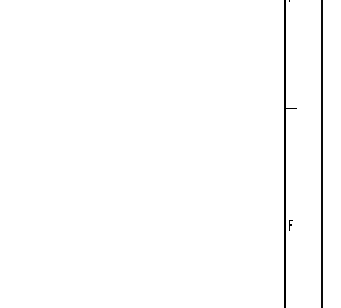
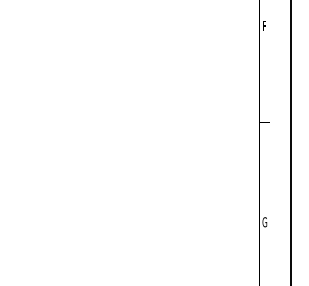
text: (291, 225) -> (264, 222), F -> G

